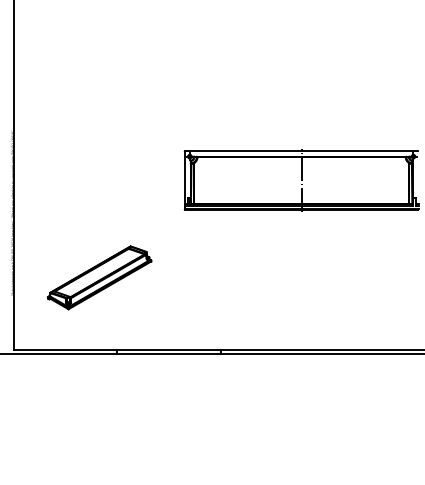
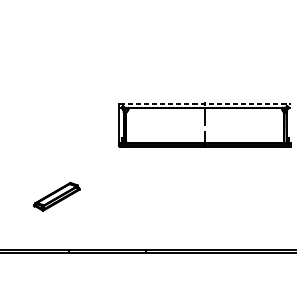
line: (302, 151) -> (205, 103), solid -> dashed
part: (99, 277) -> (56, 196), size x0.6

